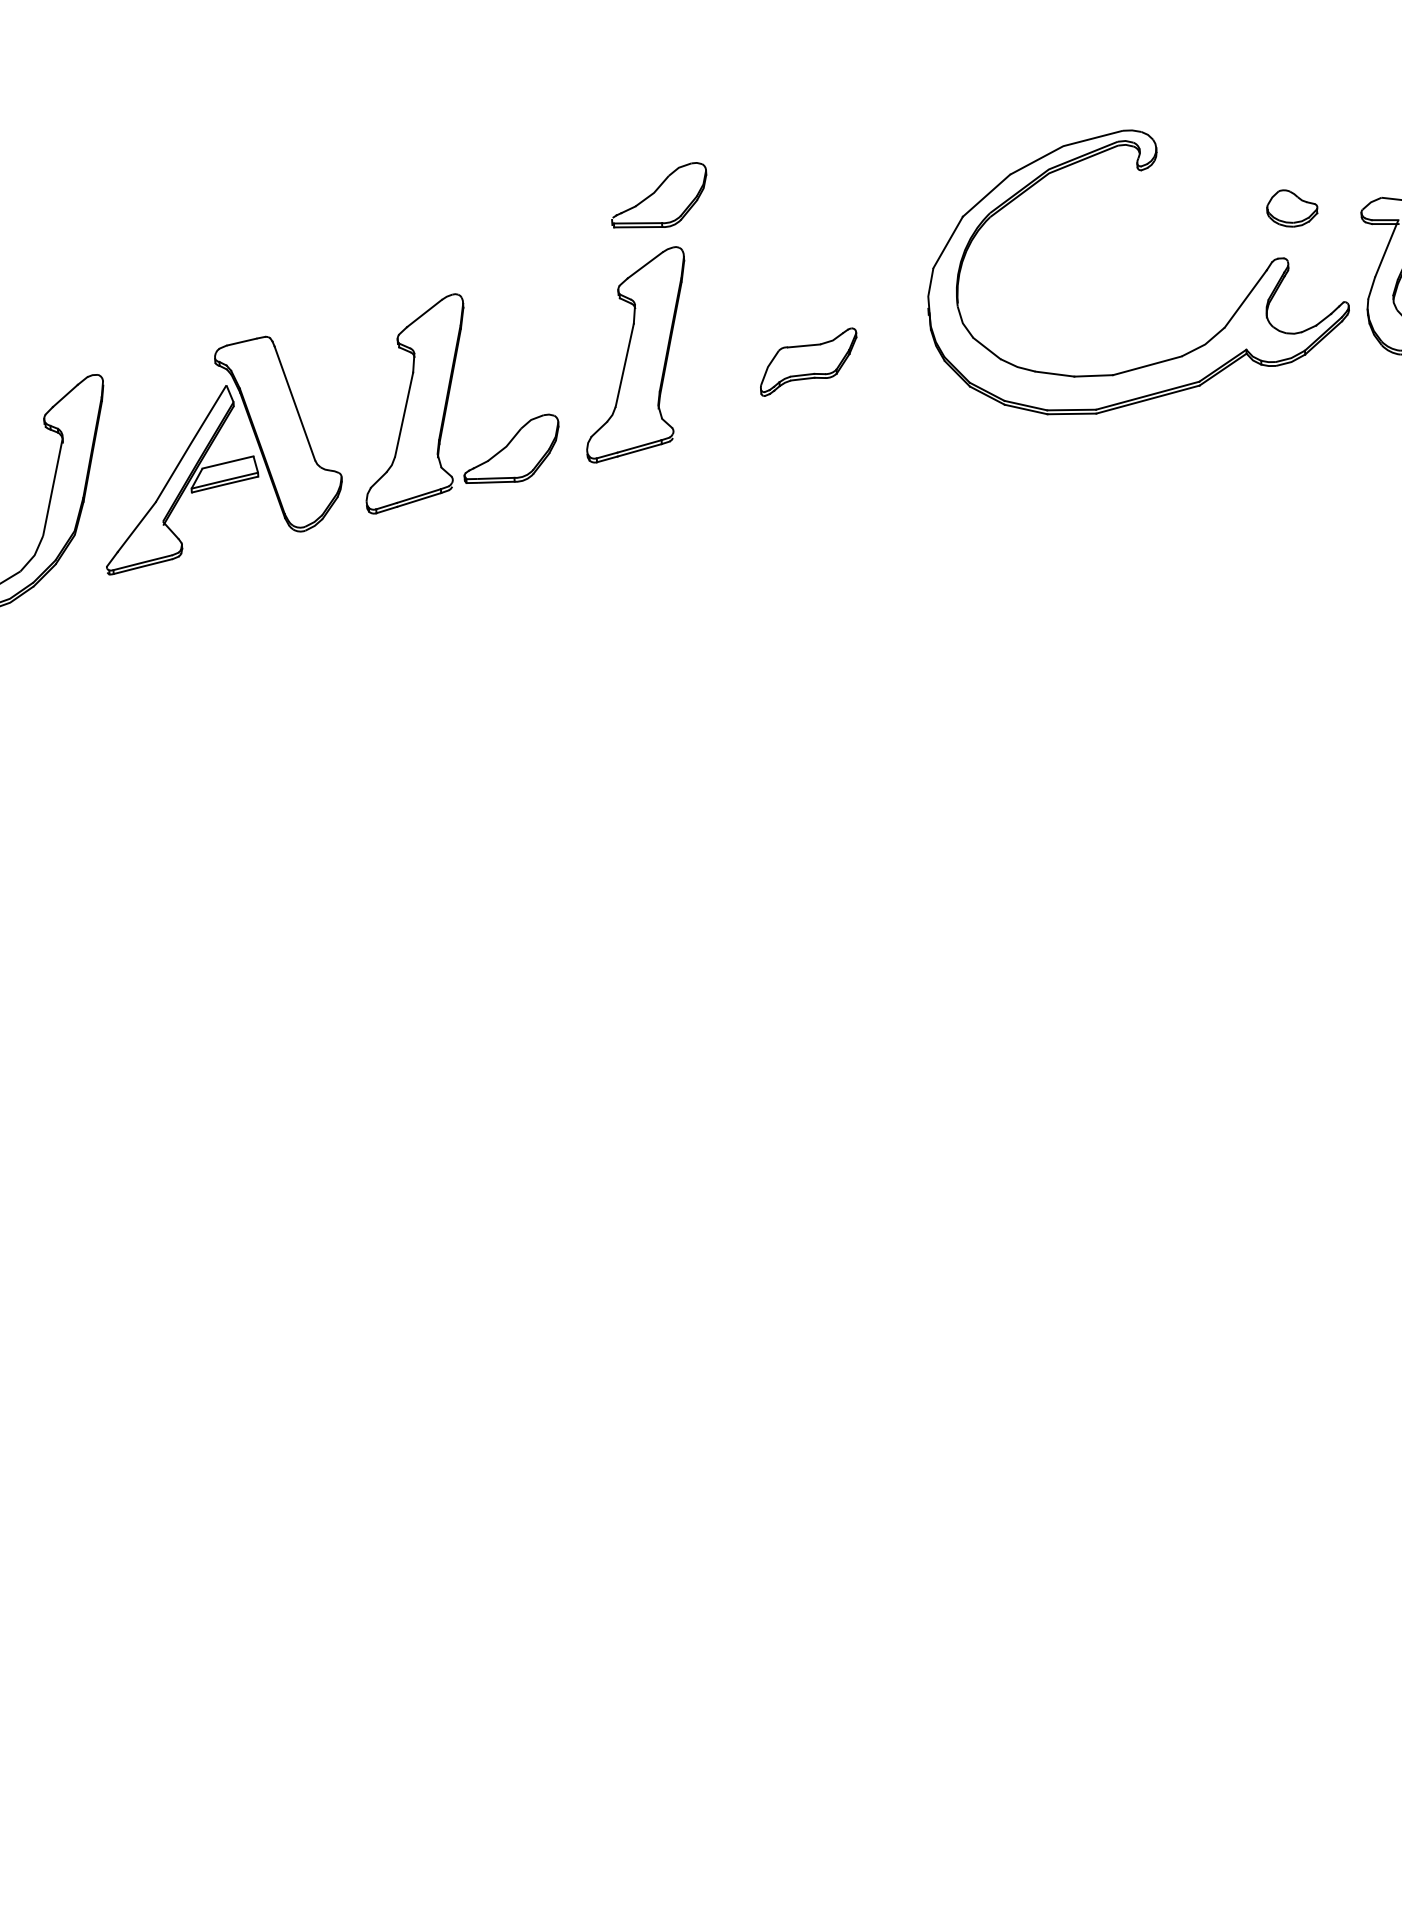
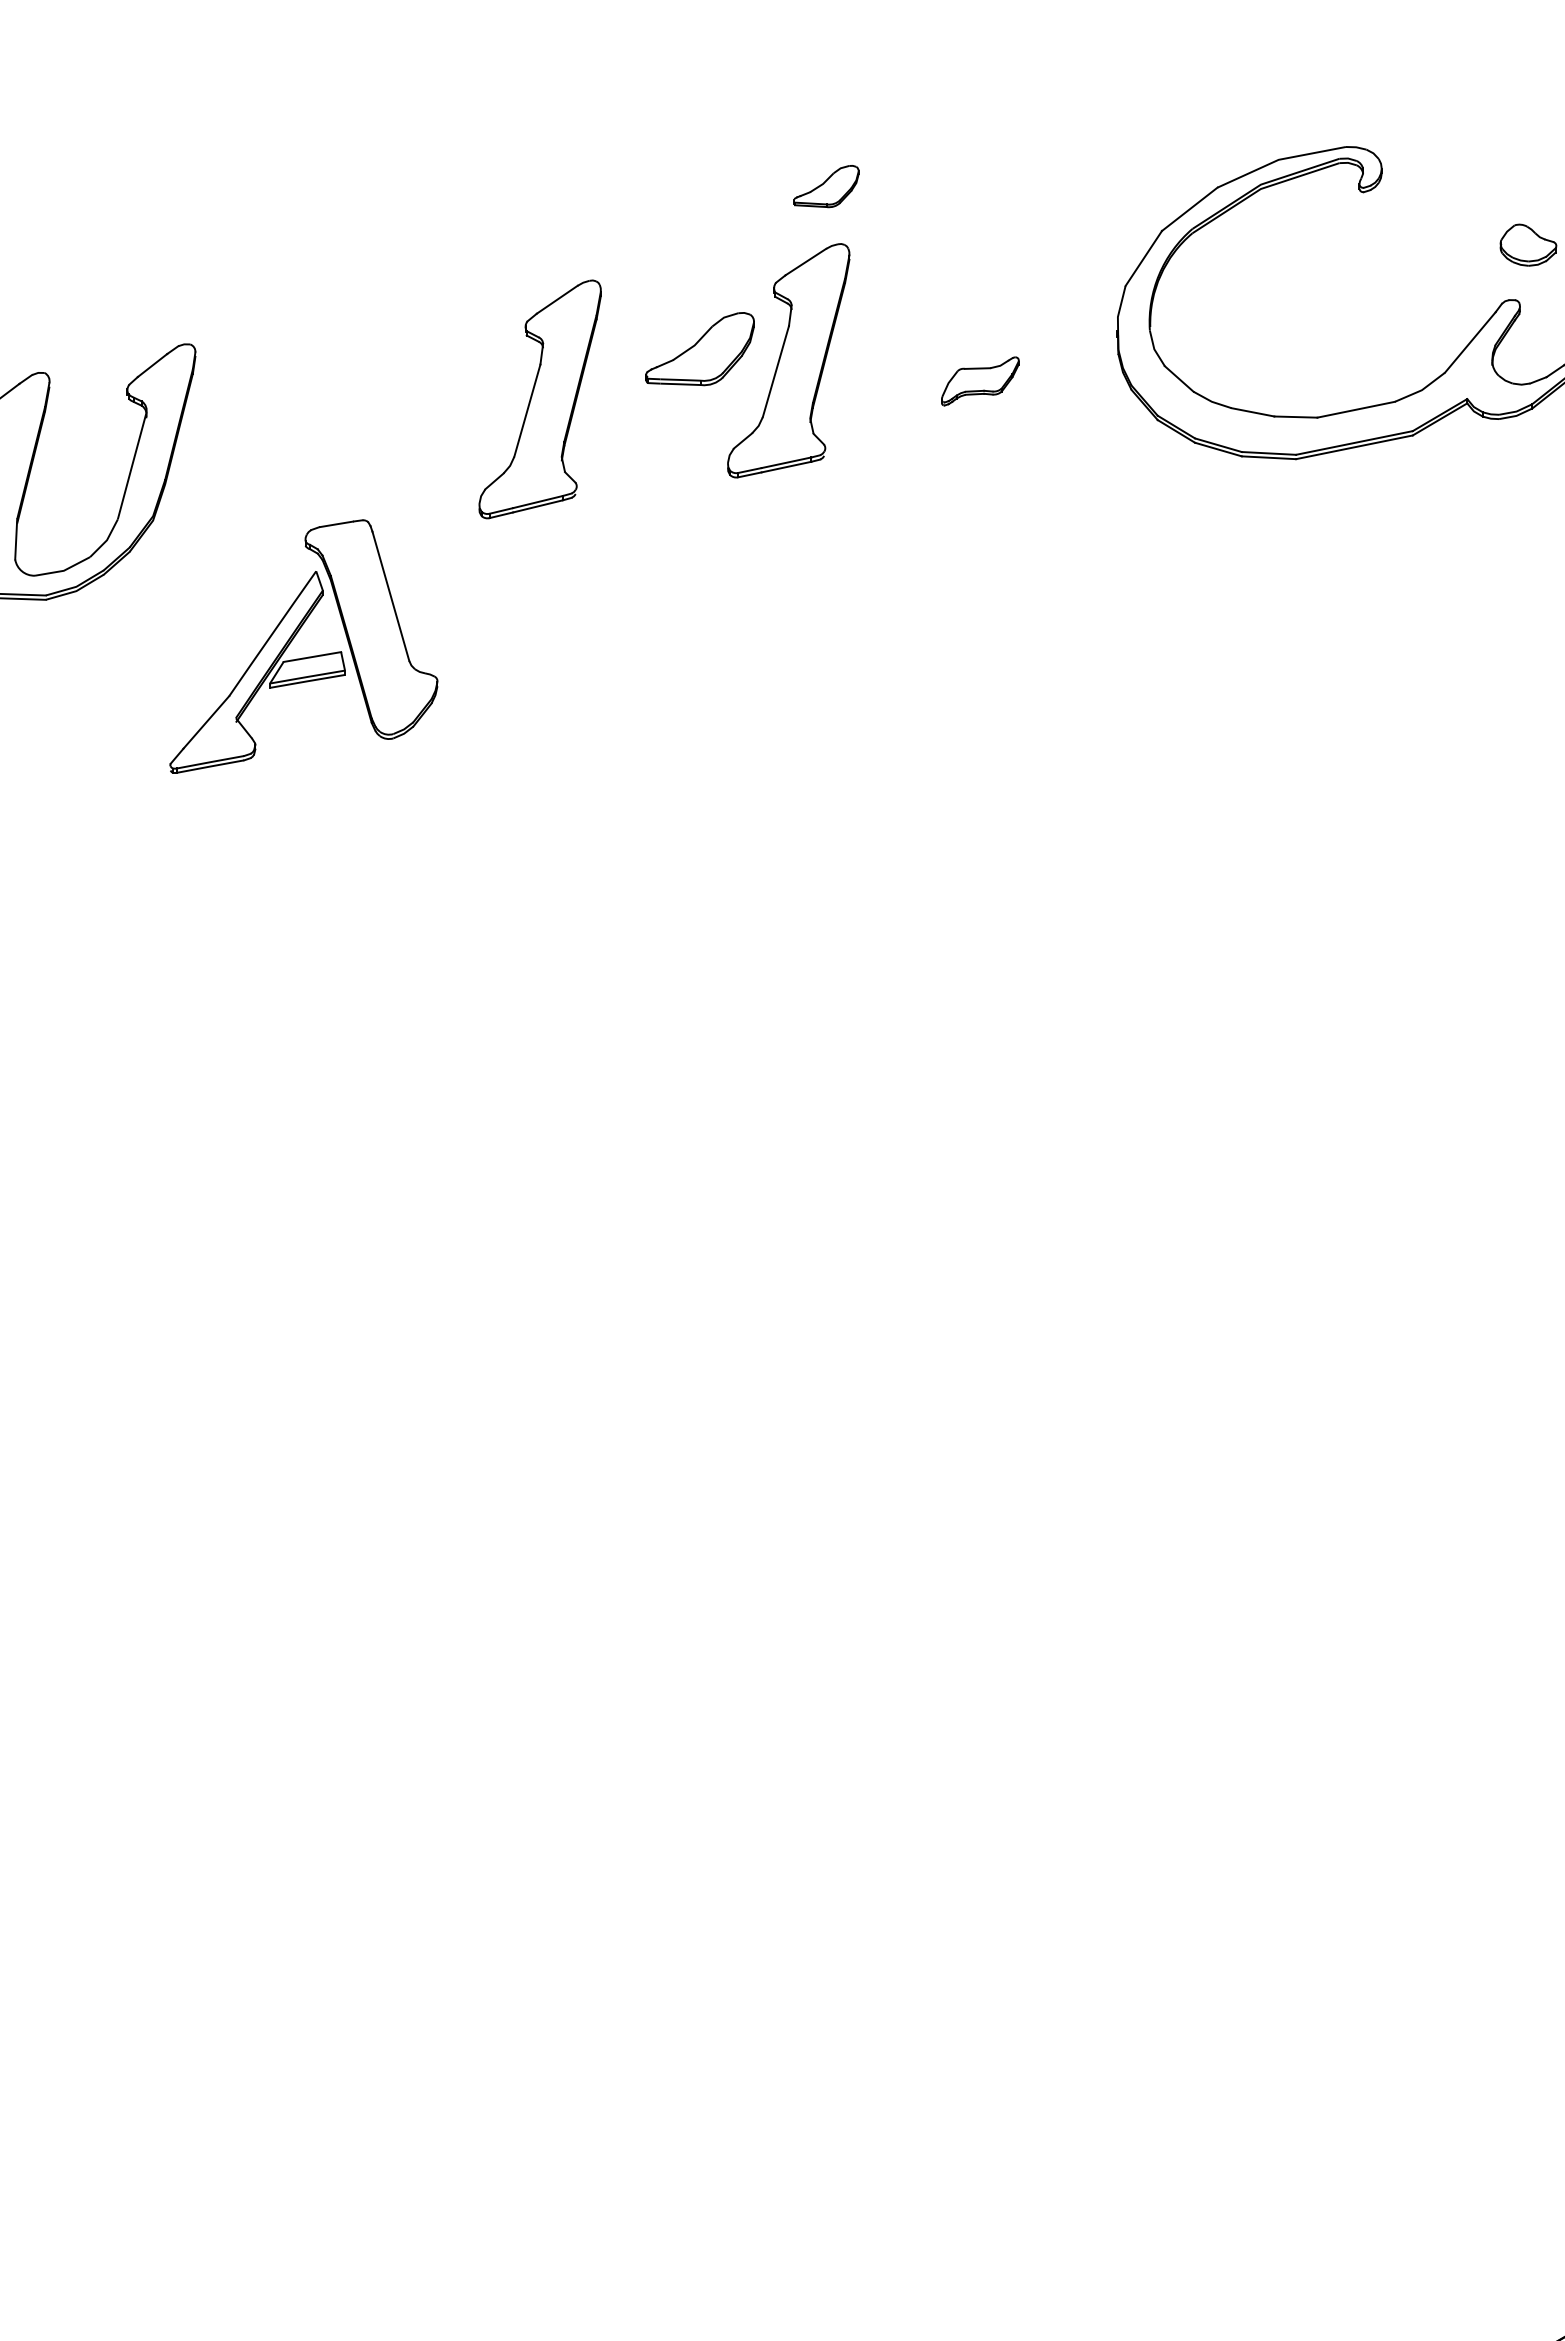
part: (659, 196) -> (826, 186), size x0.6
part: (808, 362) -> (980, 381), size x0.7
part: (510, 449) -> (699, 349), moved
part: (220, 463) -> (303, 657), moved

